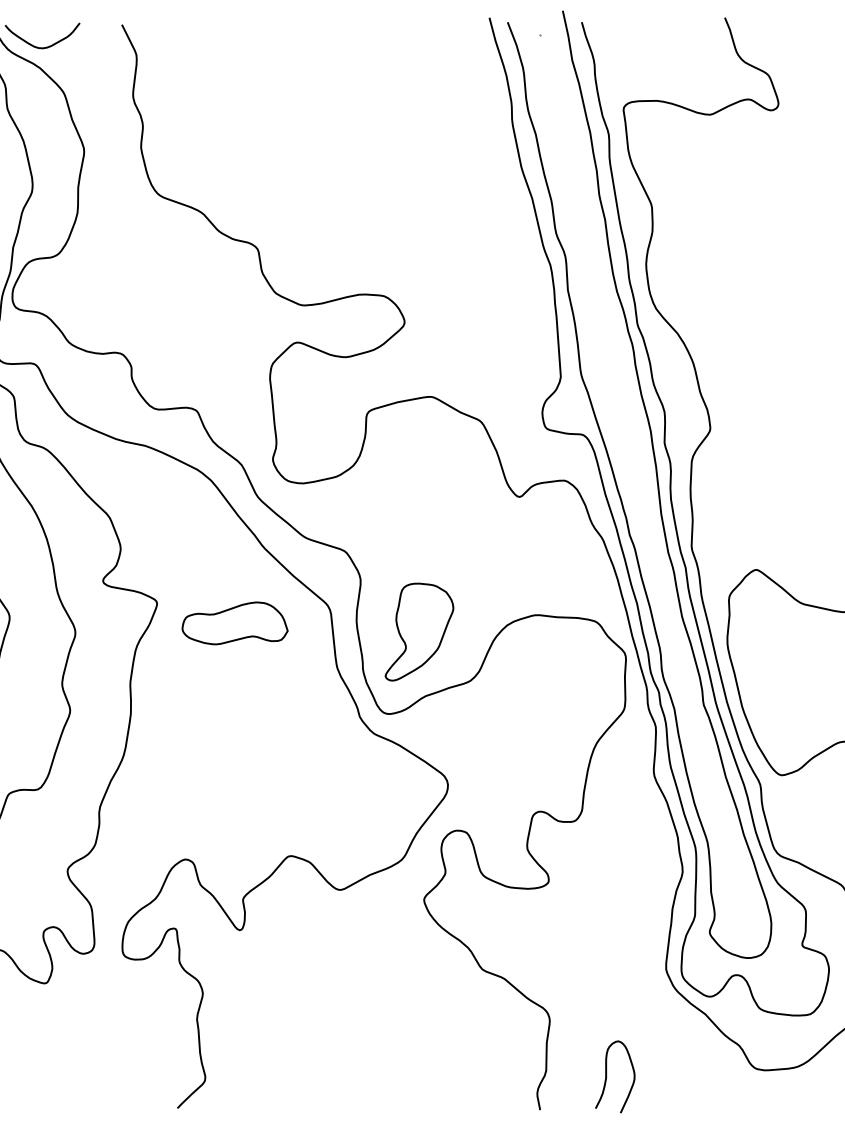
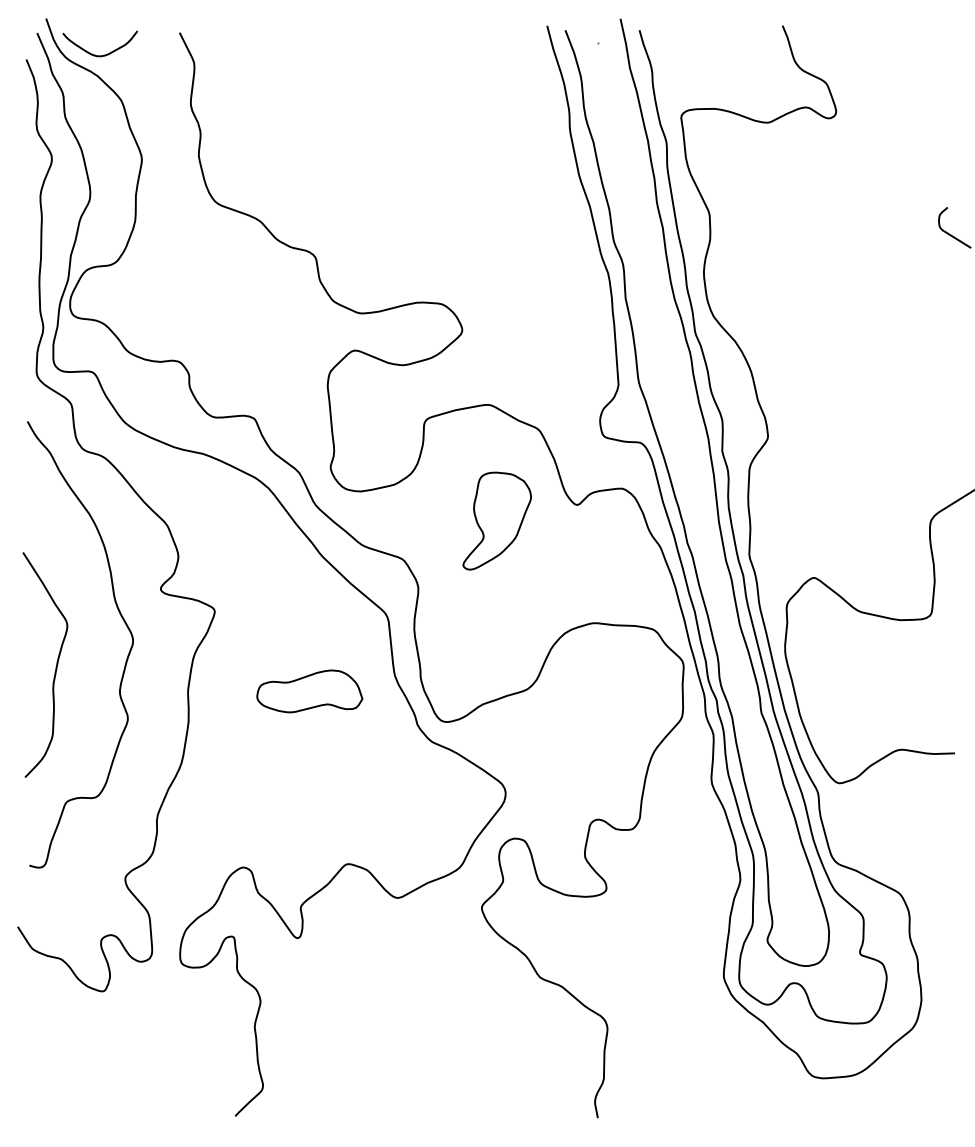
part: (234, 623) -> (309, 691), moved
part: (418, 631) -> (496, 520), moved
curve: (606, 1076) -> (664, 1084), removed

